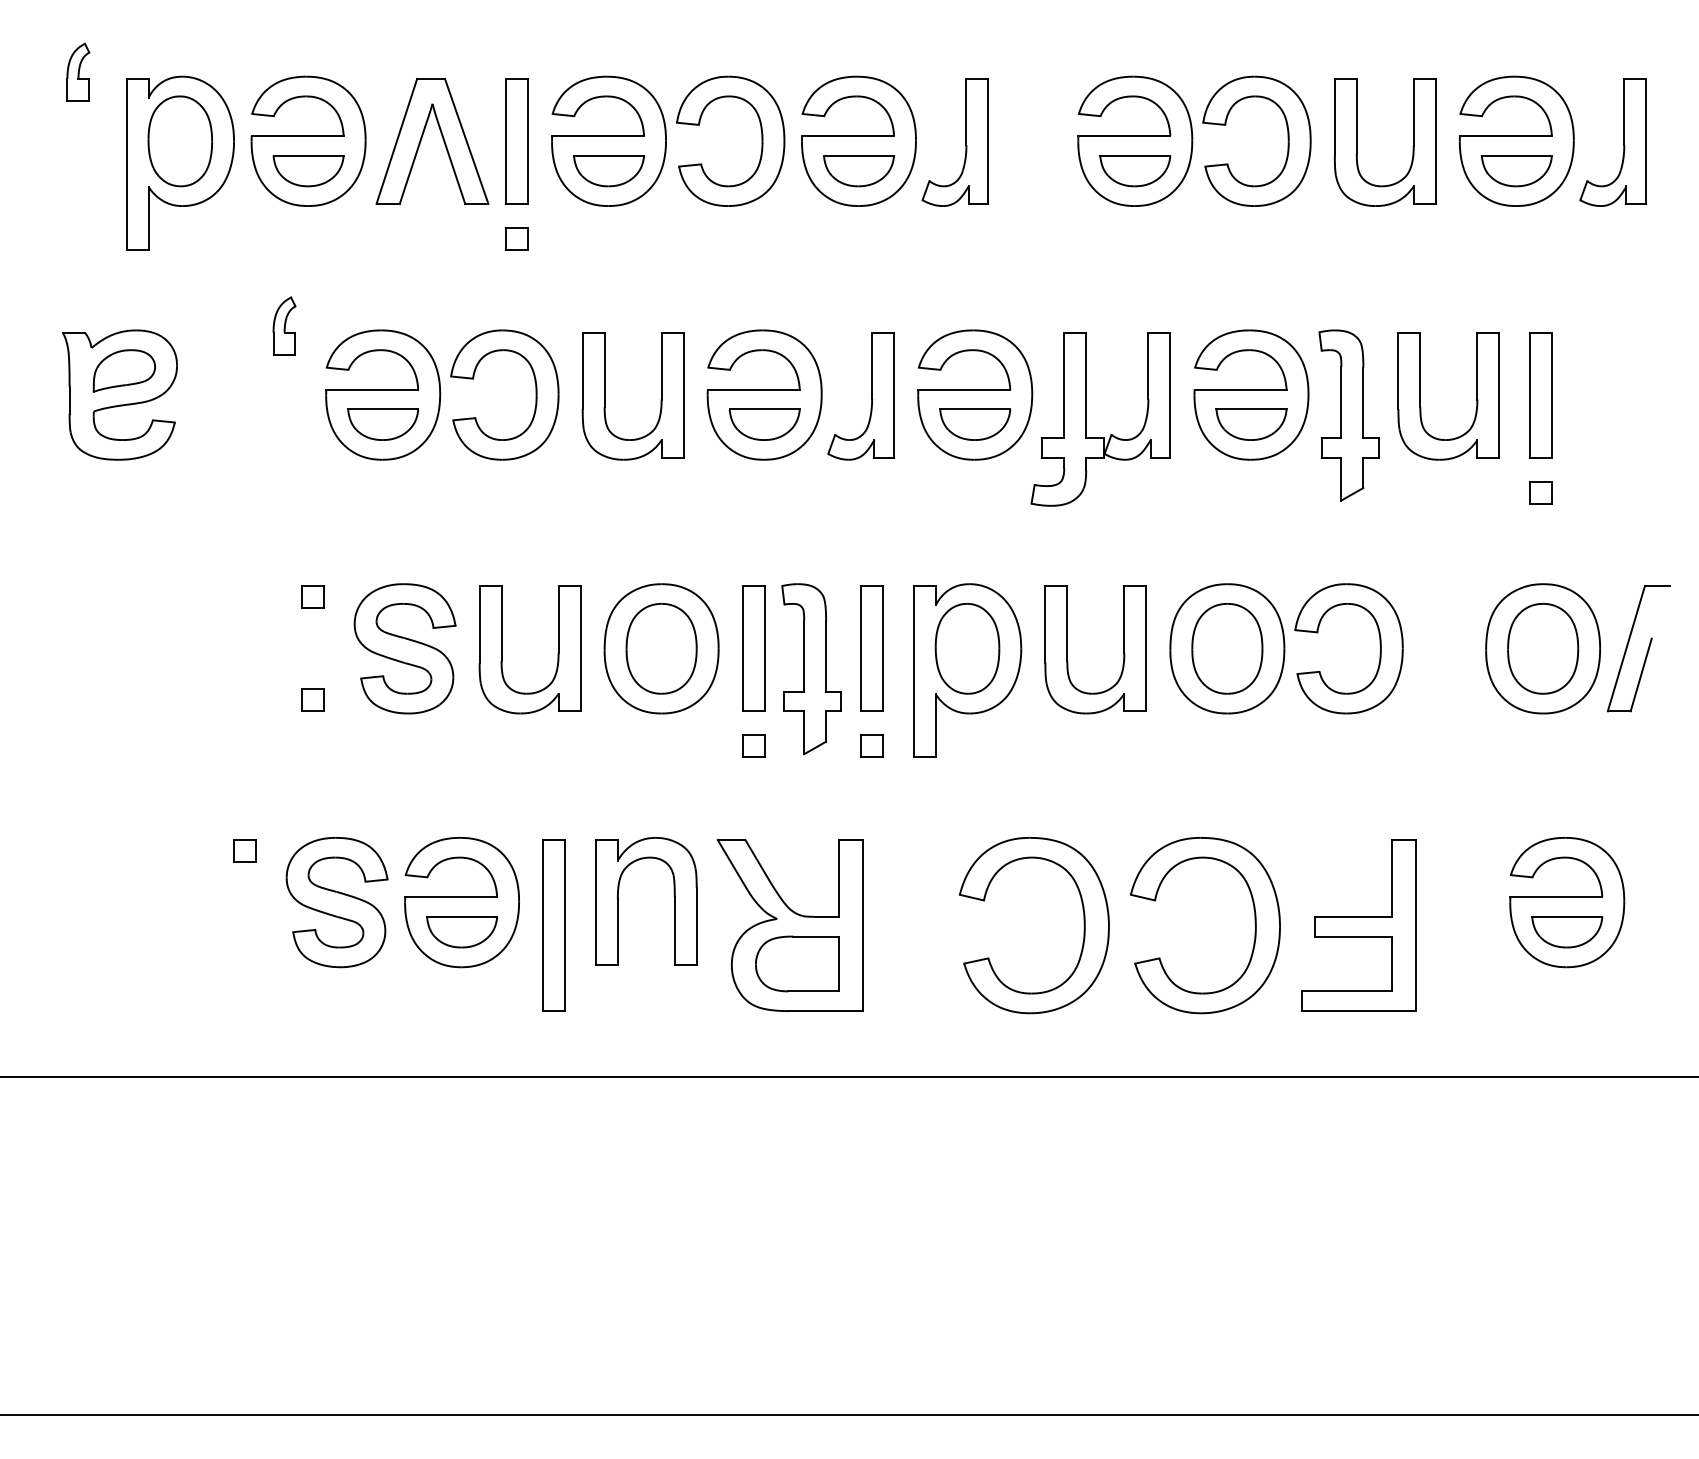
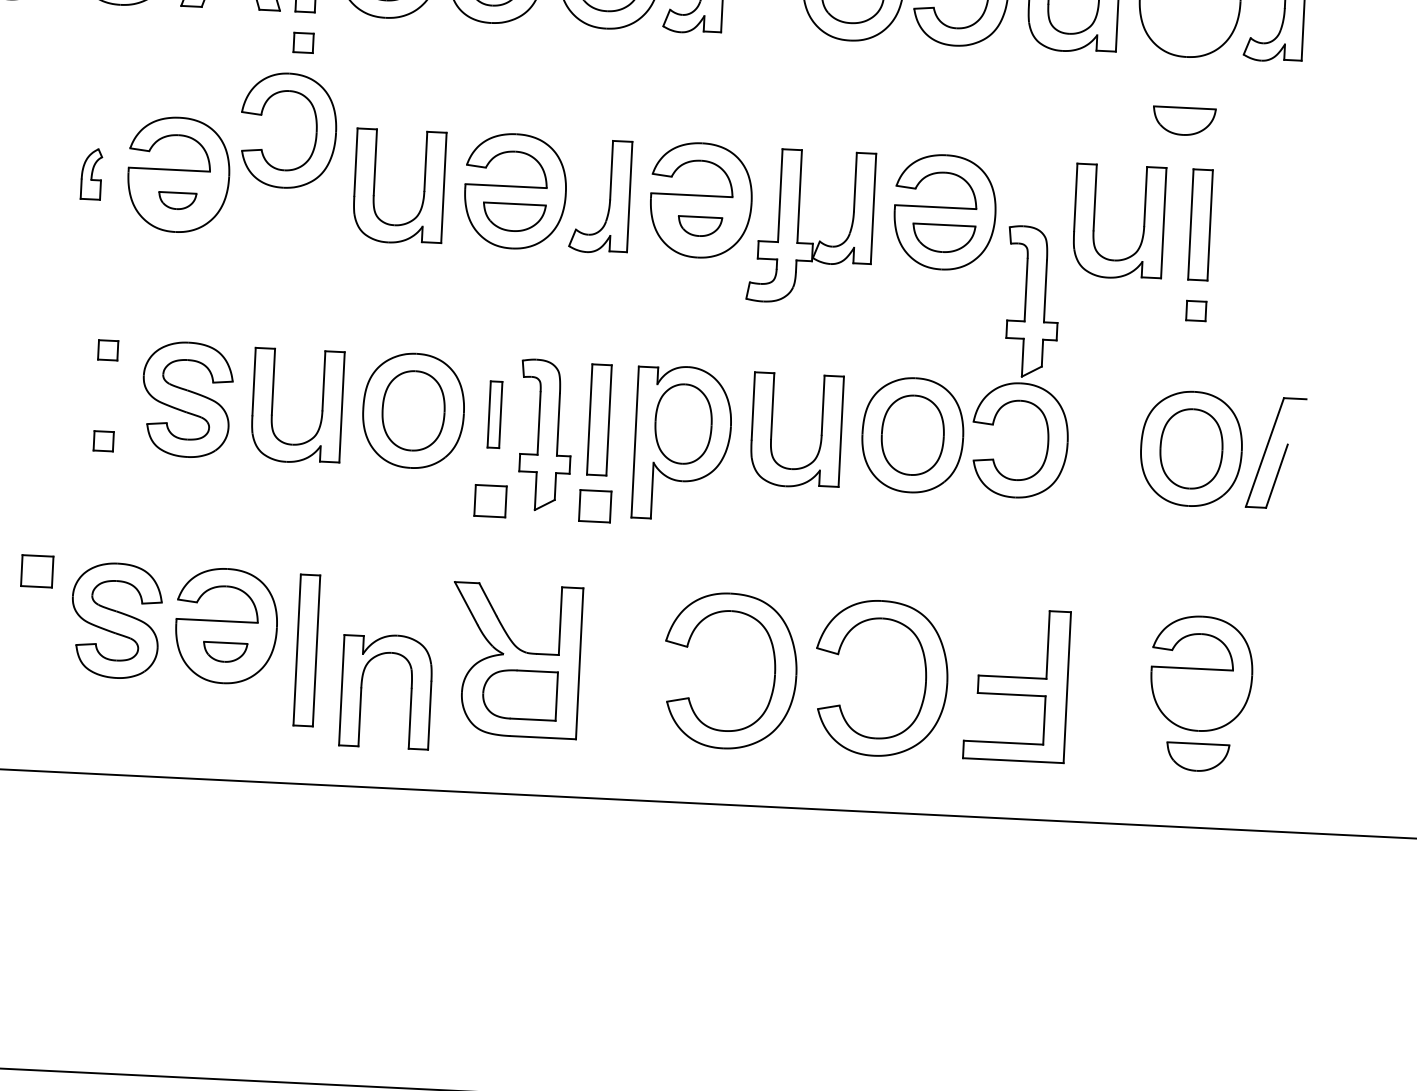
part: (1516, 171) -> (1183, 121), moved
part: (284, 325) -> (91, 173), moved
part: (535, 394) -> (315, 131), moved
part: (1348, 415) -> (1031, 301), moved
part: (382, 424) -> (176, 200), size x0.6
part: (975, 424) -> (700, 226), size x0.7
part: (753, 648) -> (494, 414), size x0.6
part: (753, 745) -> (490, 500), size x1.6
part: (871, 745) -> (594, 505), size x1.6
part: (244, 850) -> (36, 570), size x1.6
part: (673, 896) -> (410, 688), moved
part: (461, 932) -> (224, 652), size x0.7
part: (1567, 932) -> (1197, 757), moved

